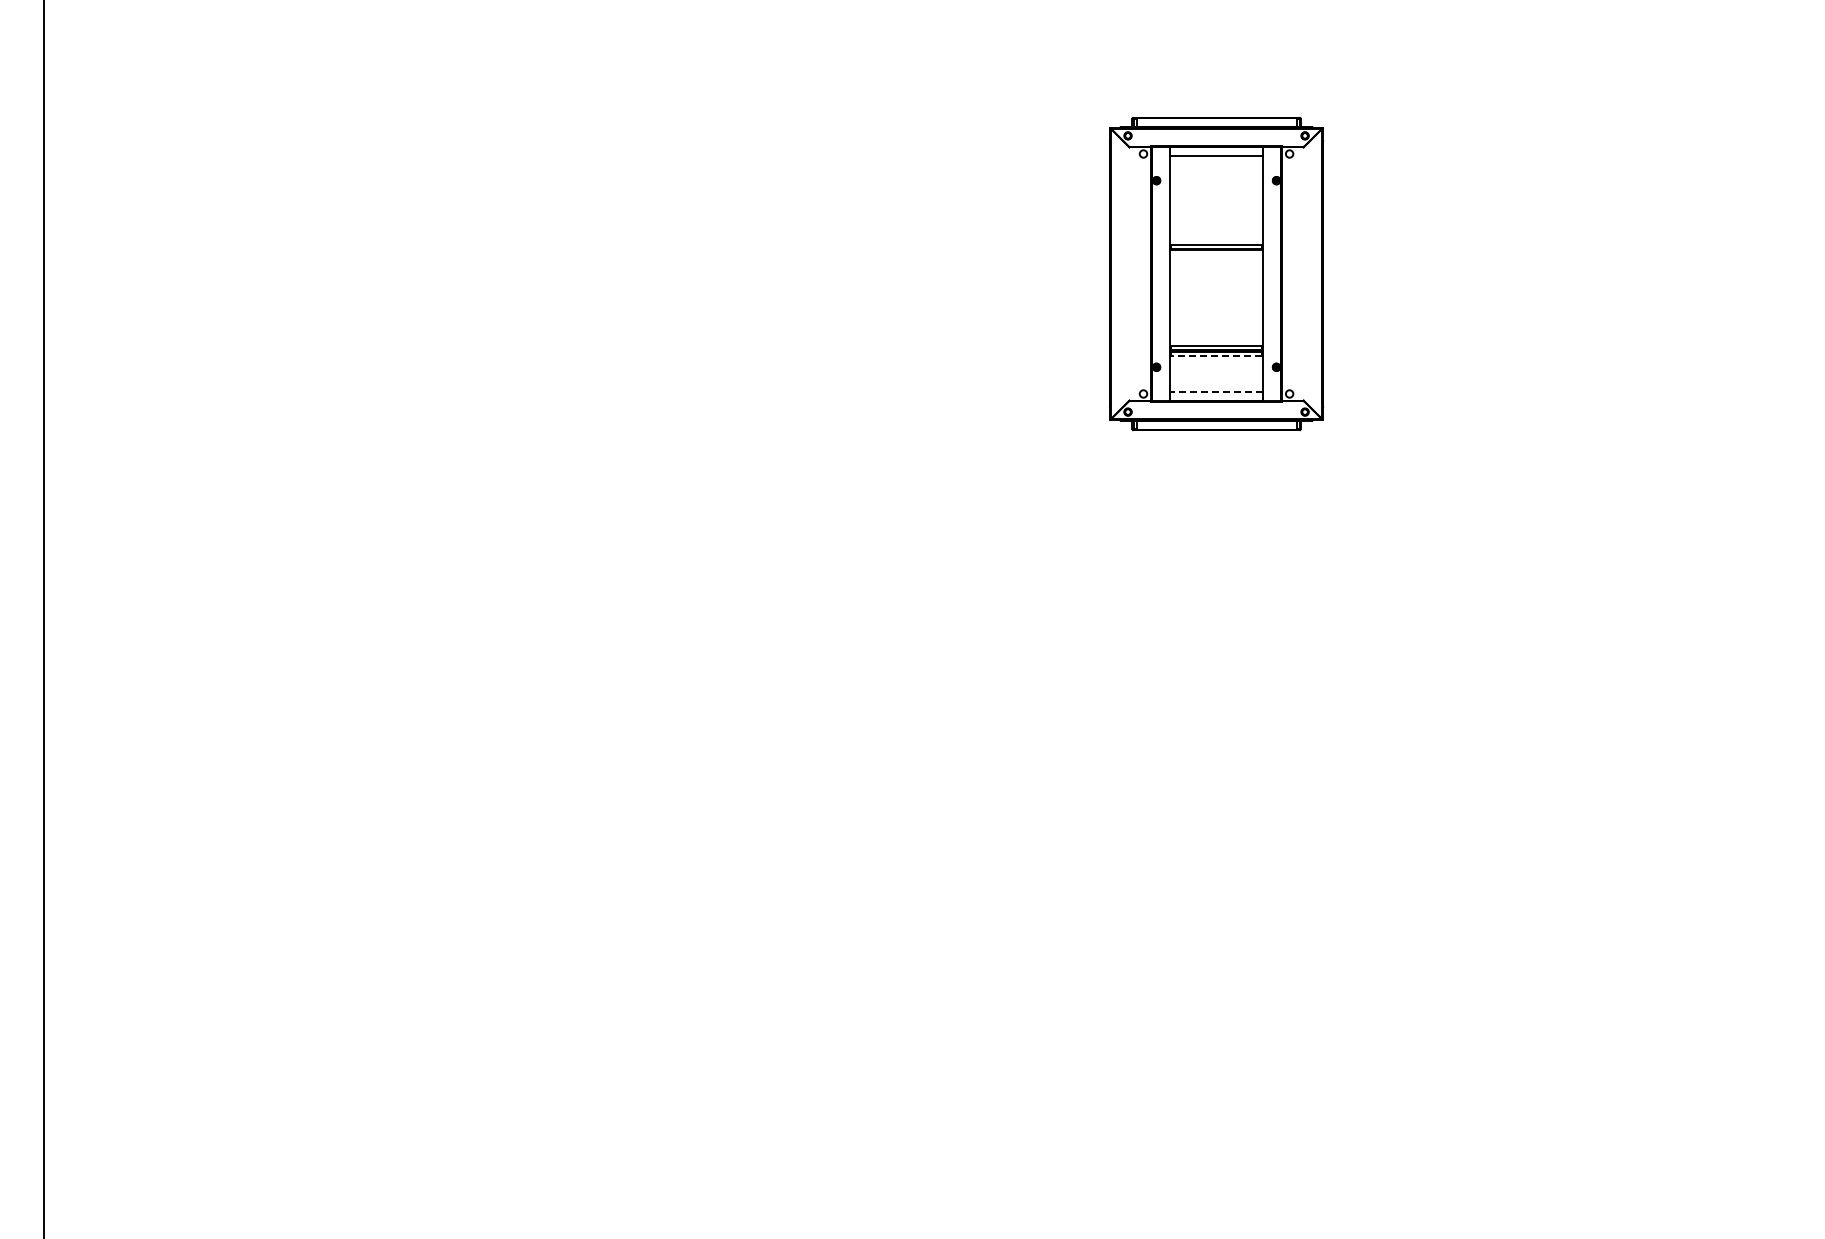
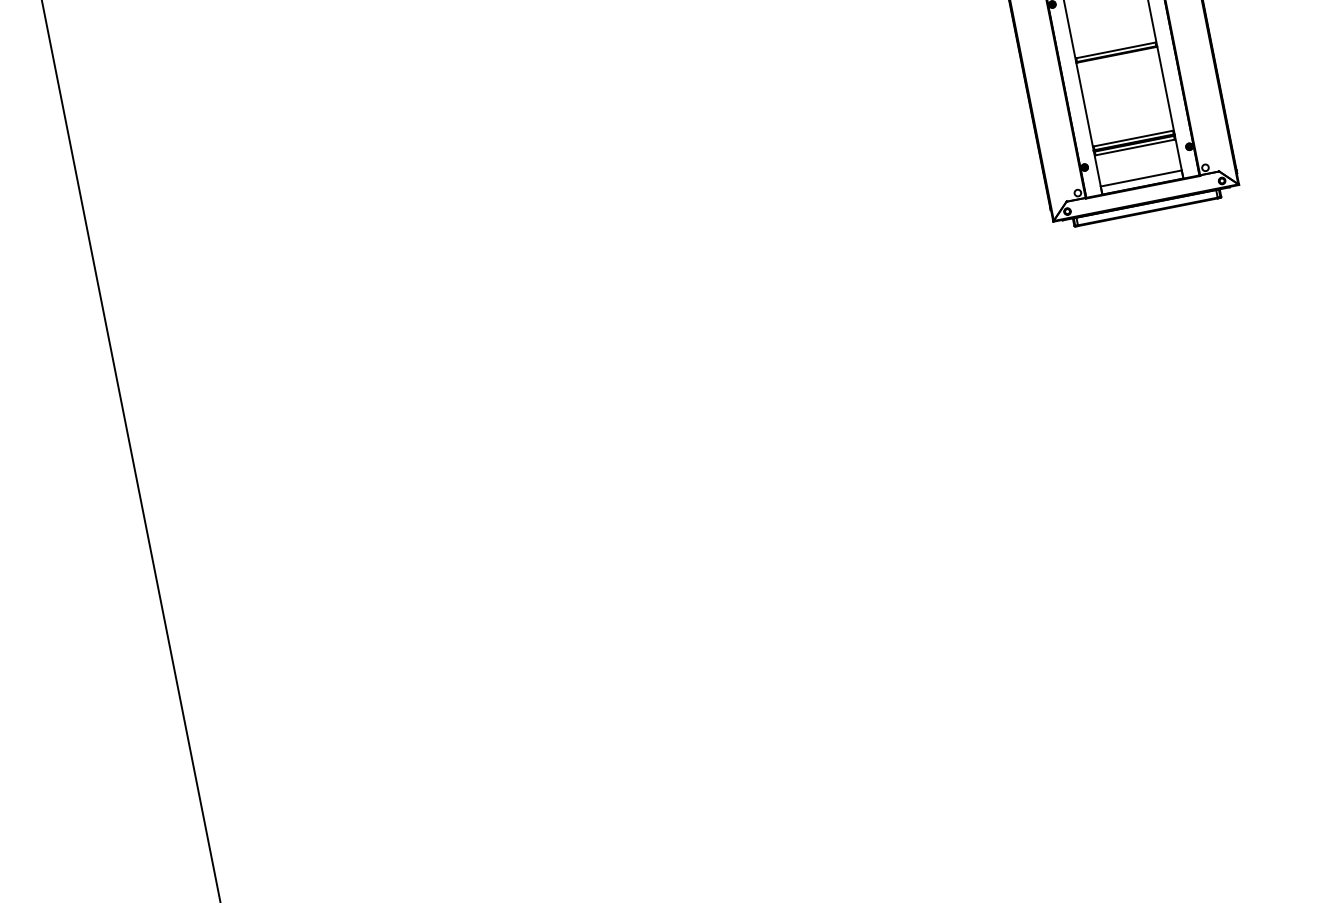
line: (1216, 356) -> (1135, 147), dashed -> solid
line: (1216, 391) -> (1141, 178), dashed -> solid

